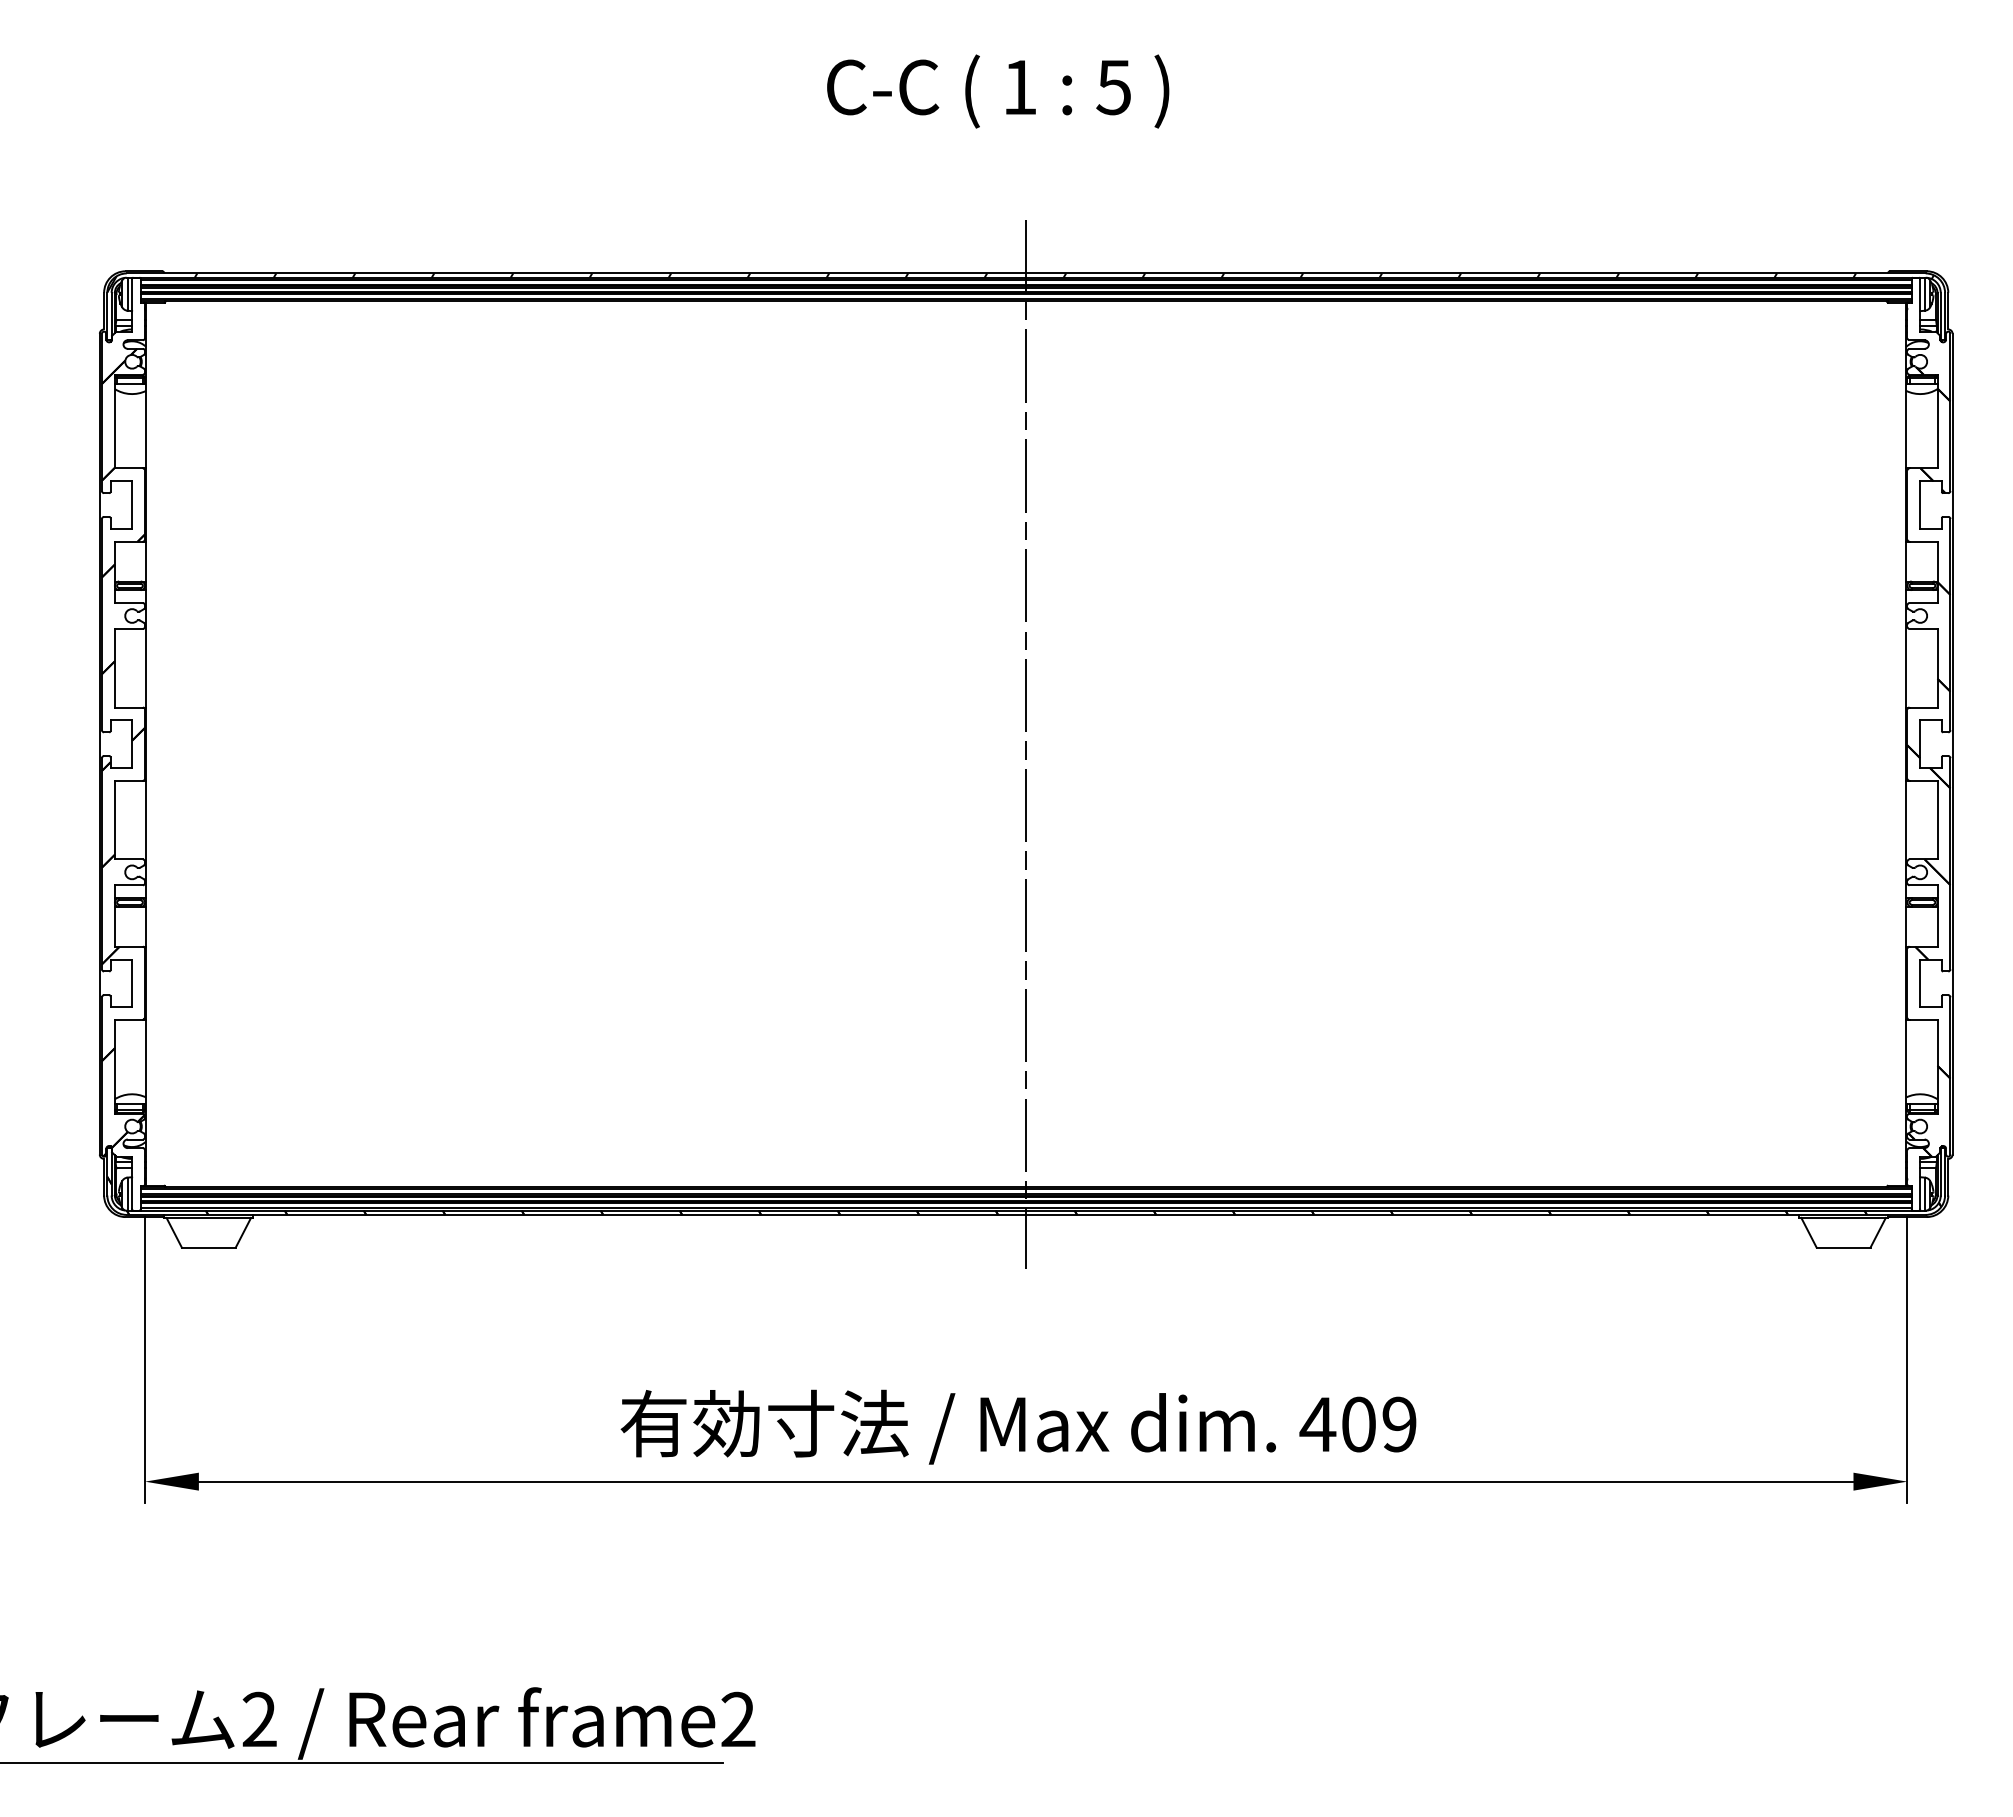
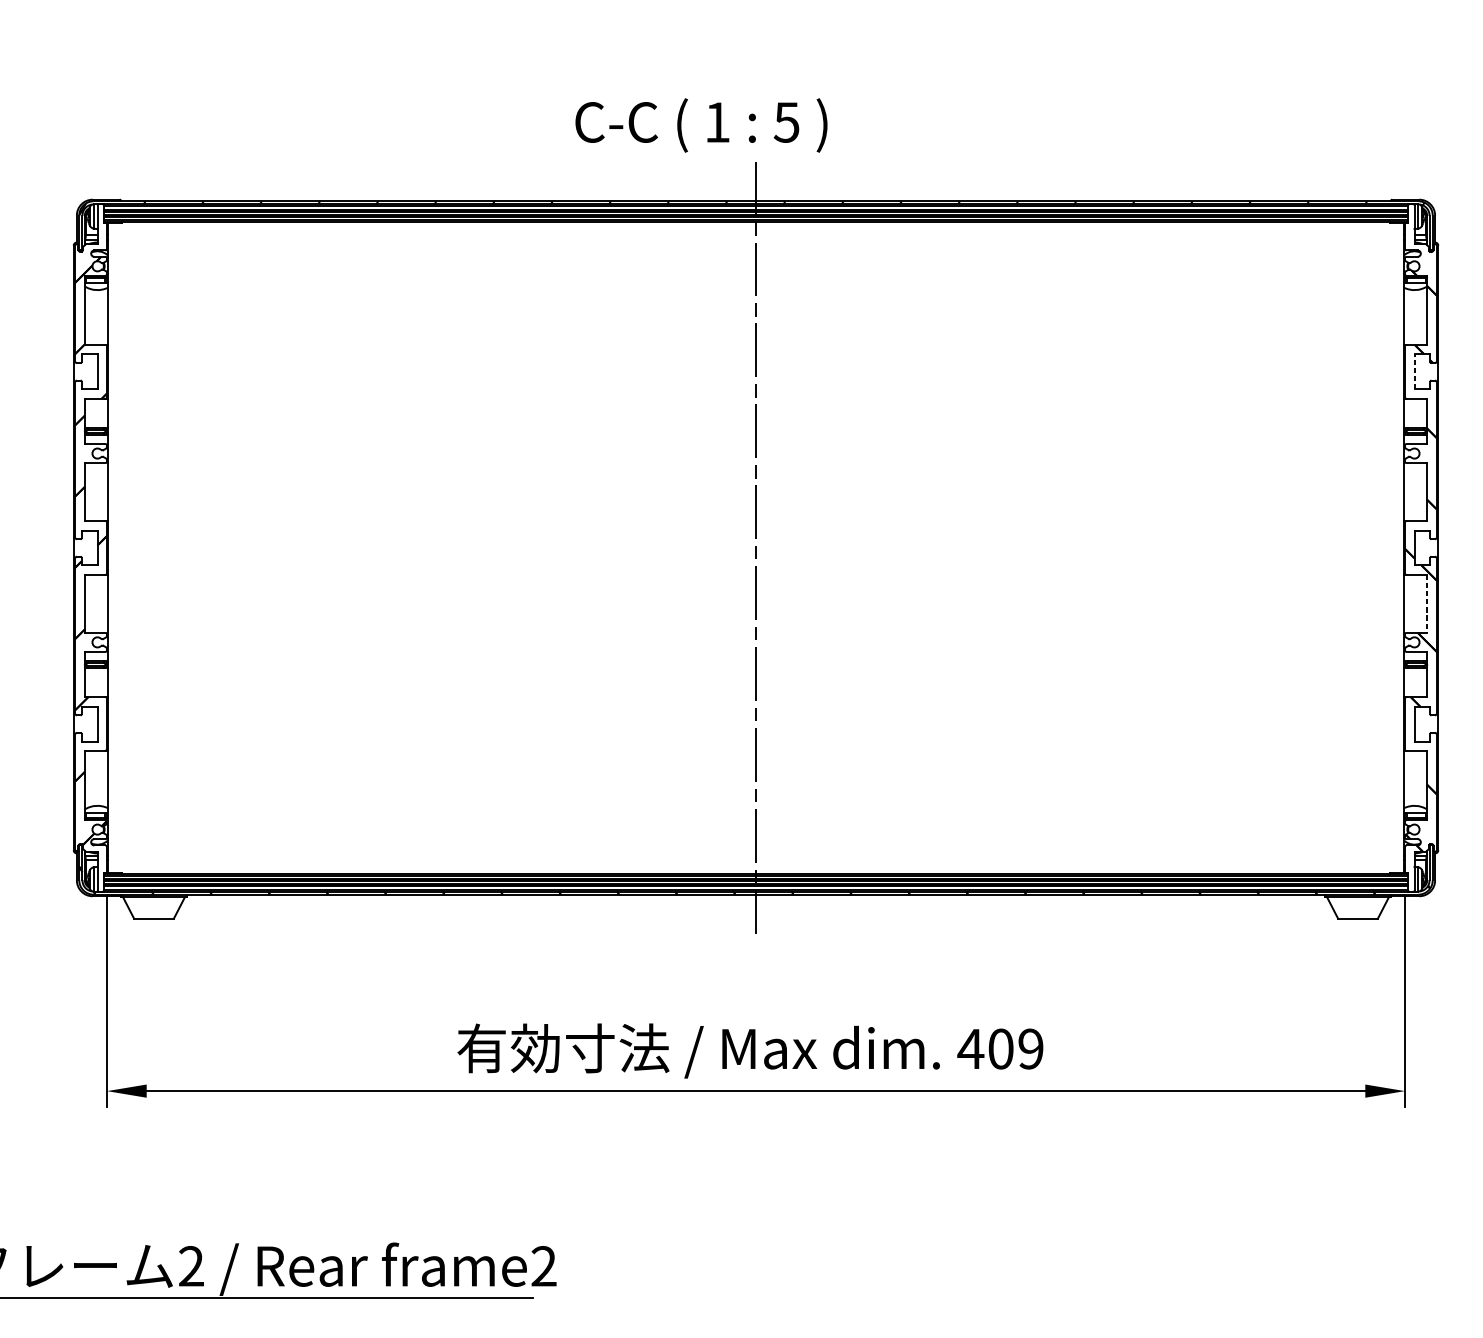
text: (998, 91) -> (701, 125), moved
line: (1920, 505) -> (1414, 372), solid -> dashed
line: (1937, 820) -> (1427, 604), solid -> dashed

